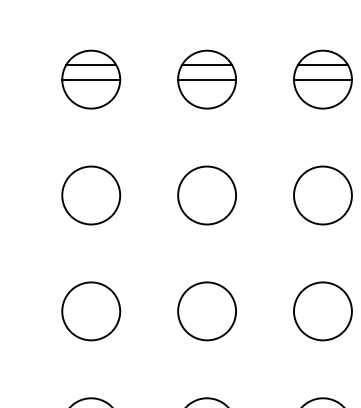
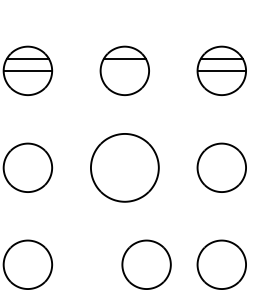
line: (207, 79) -> (125, 70), removed
part: (206, 195) -> (124, 167), size x1.4
part: (206, 311) -> (146, 264), moved

